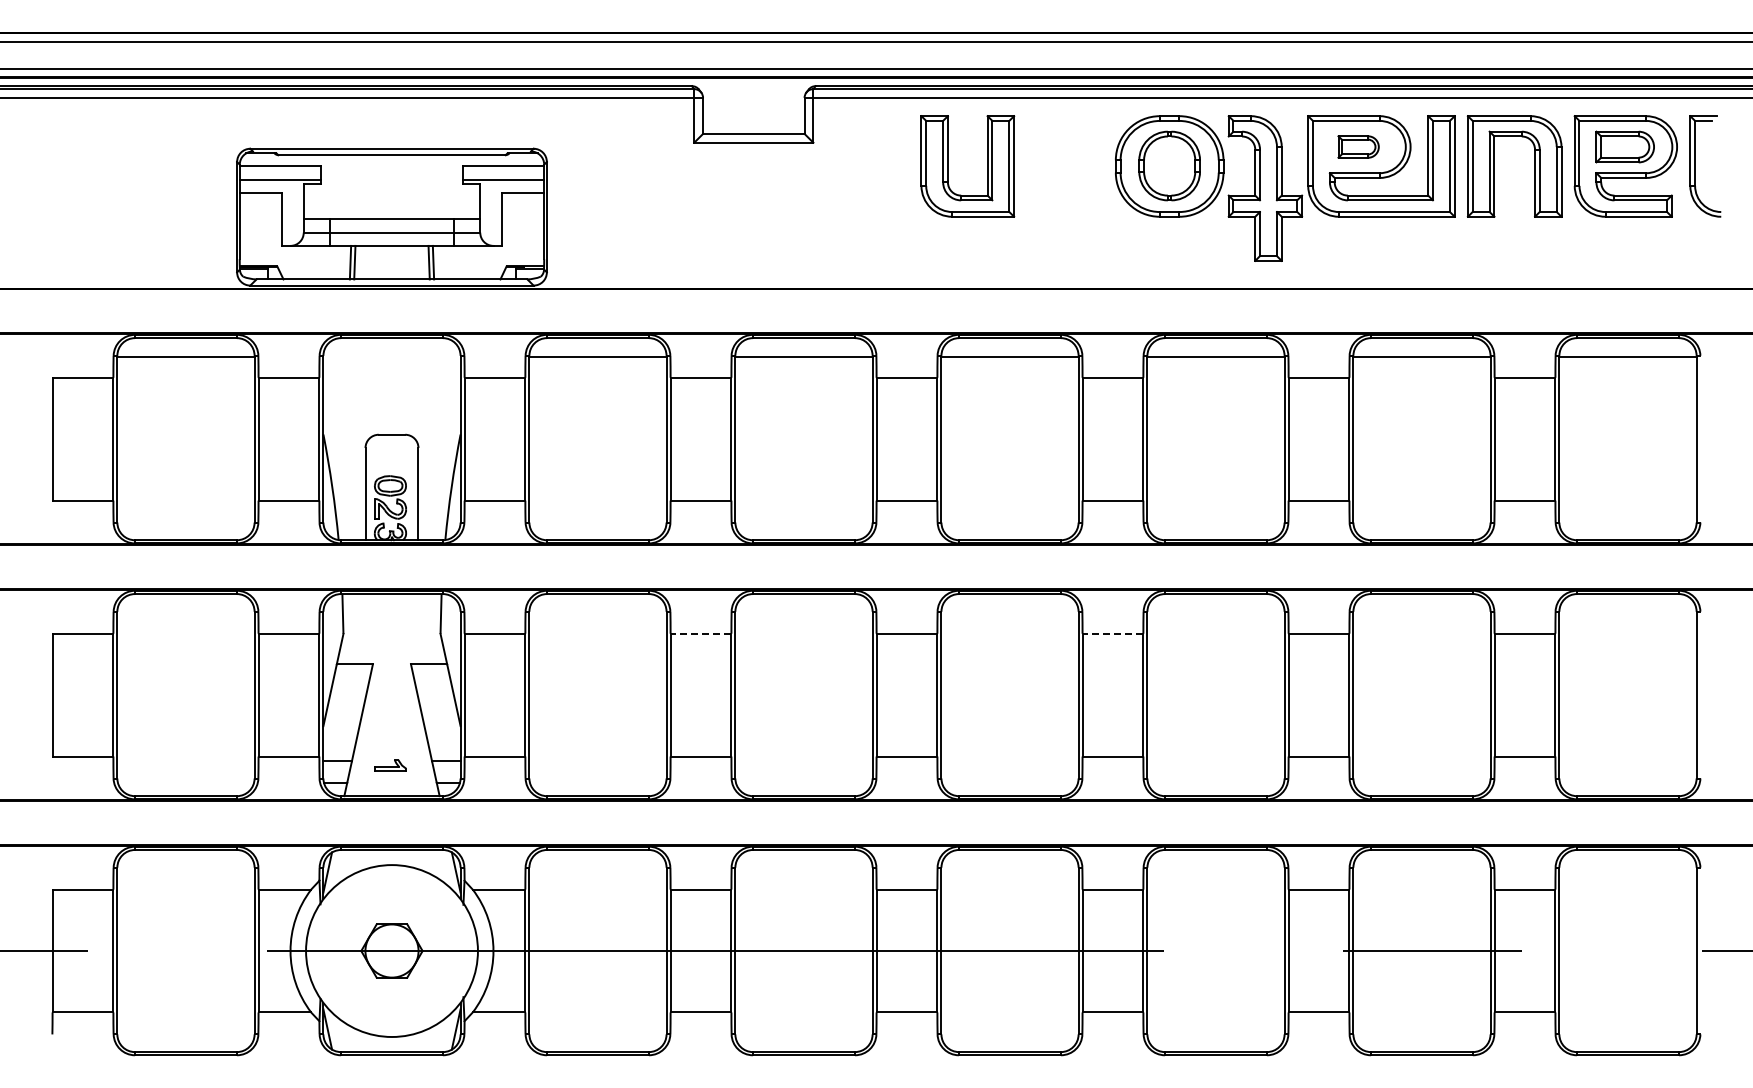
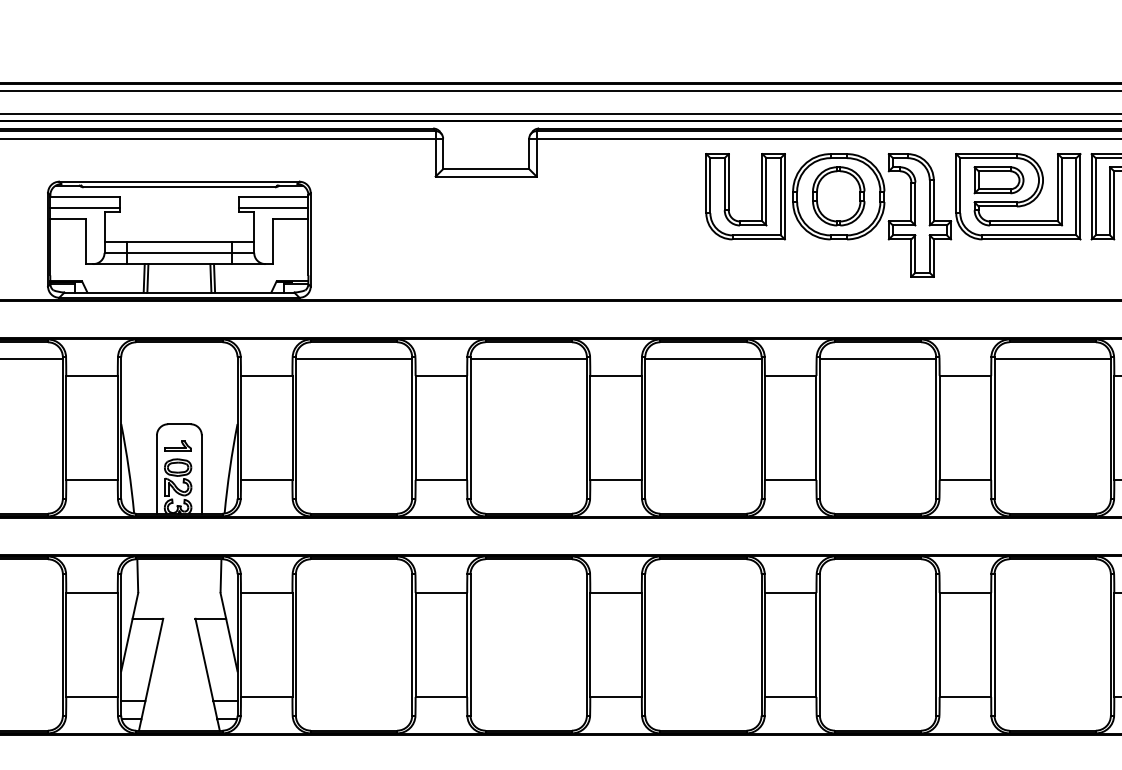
part: (1358, 146) -> (998, 179), size x1.43
part: (948, 166) -> (729, 196), moved
line: (700, 633) -> (440, 592), dashed -> solid
line: (1112, 633) -> (790, 592), dashed -> solid
part: (390, 765) -> (178, 446), moved

